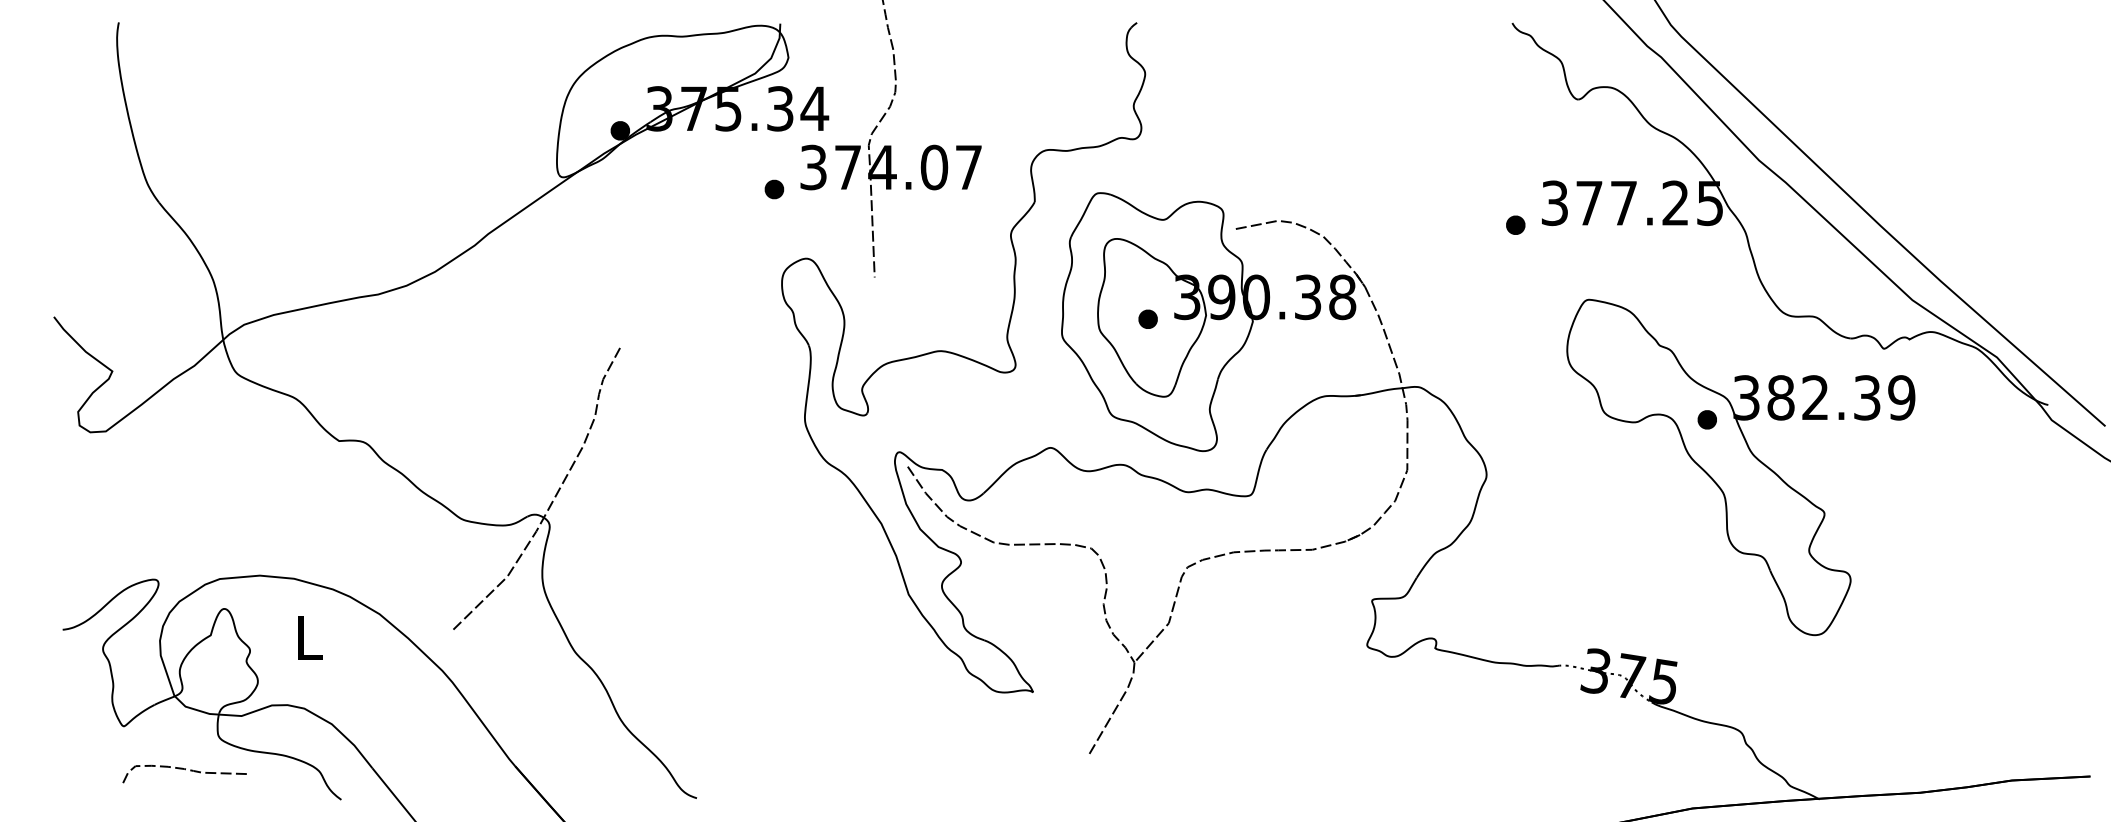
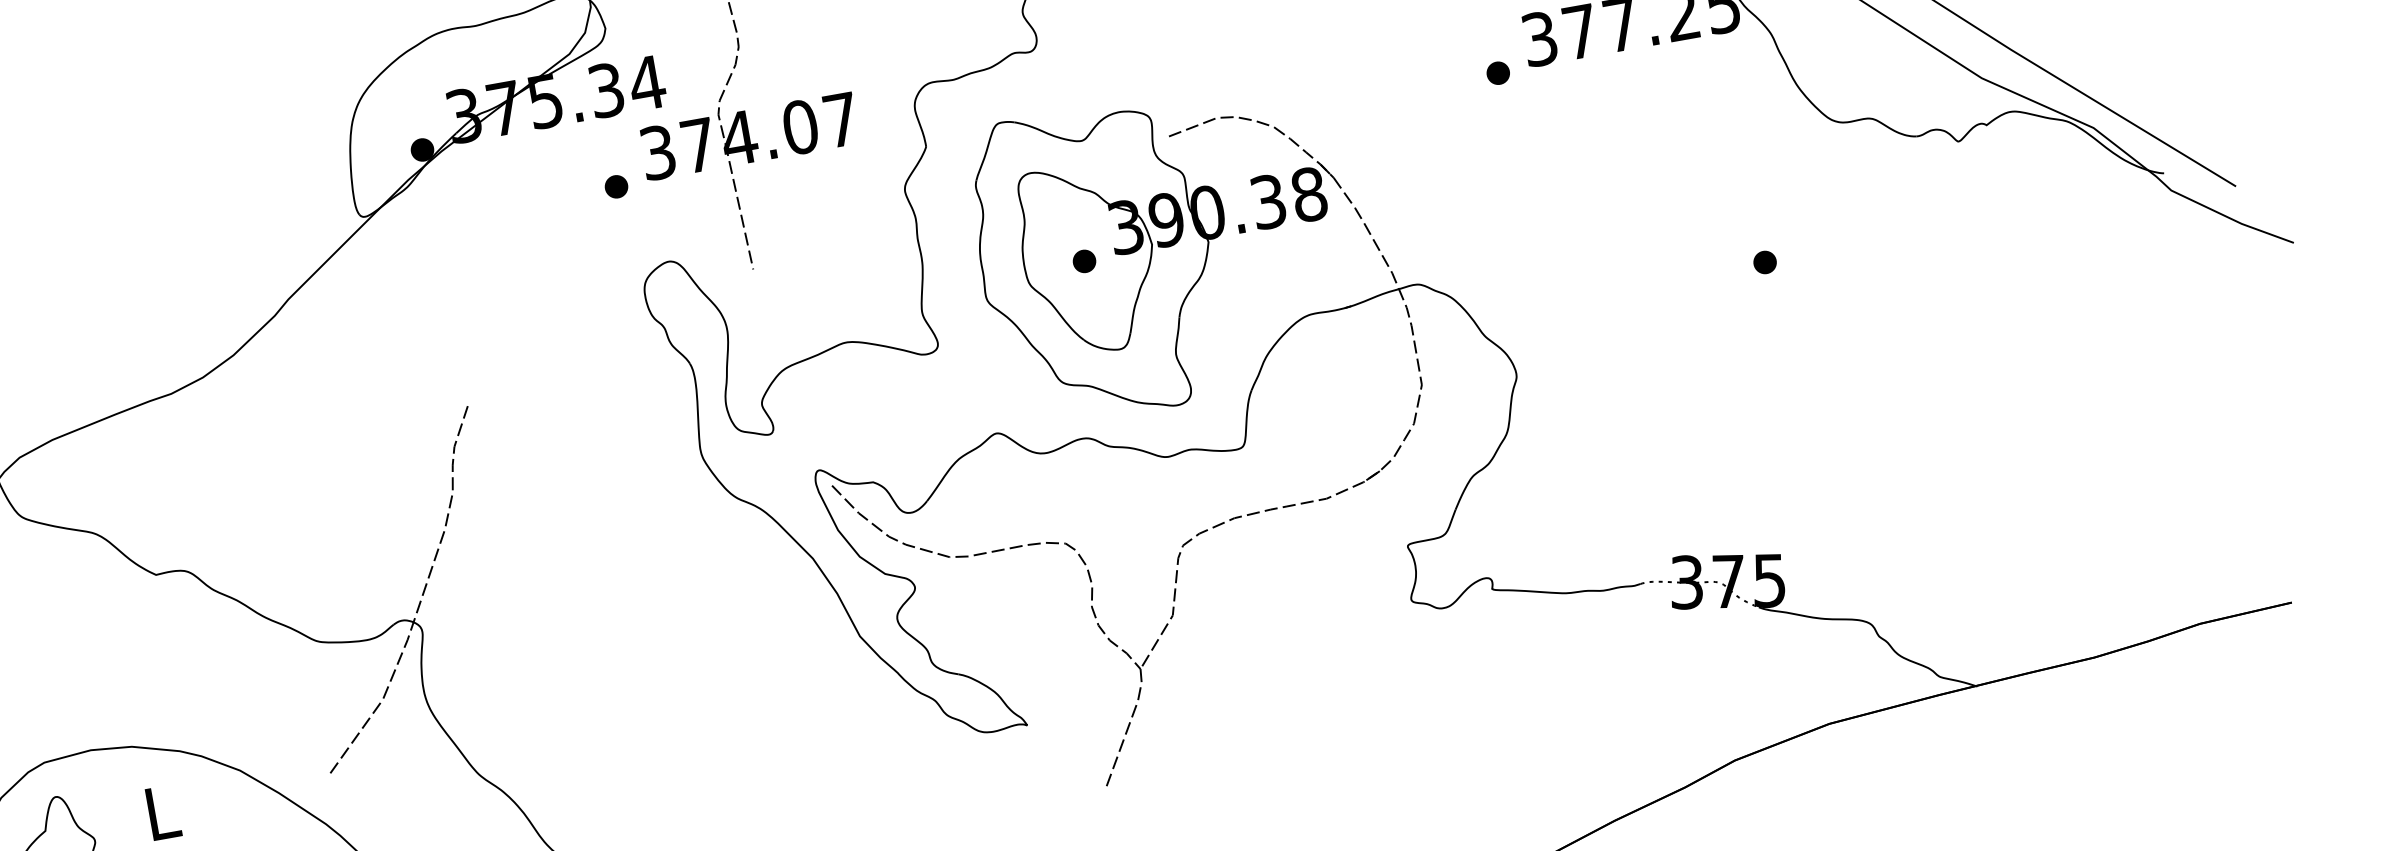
part: (1740, 467) -> (1814, 311), removed

